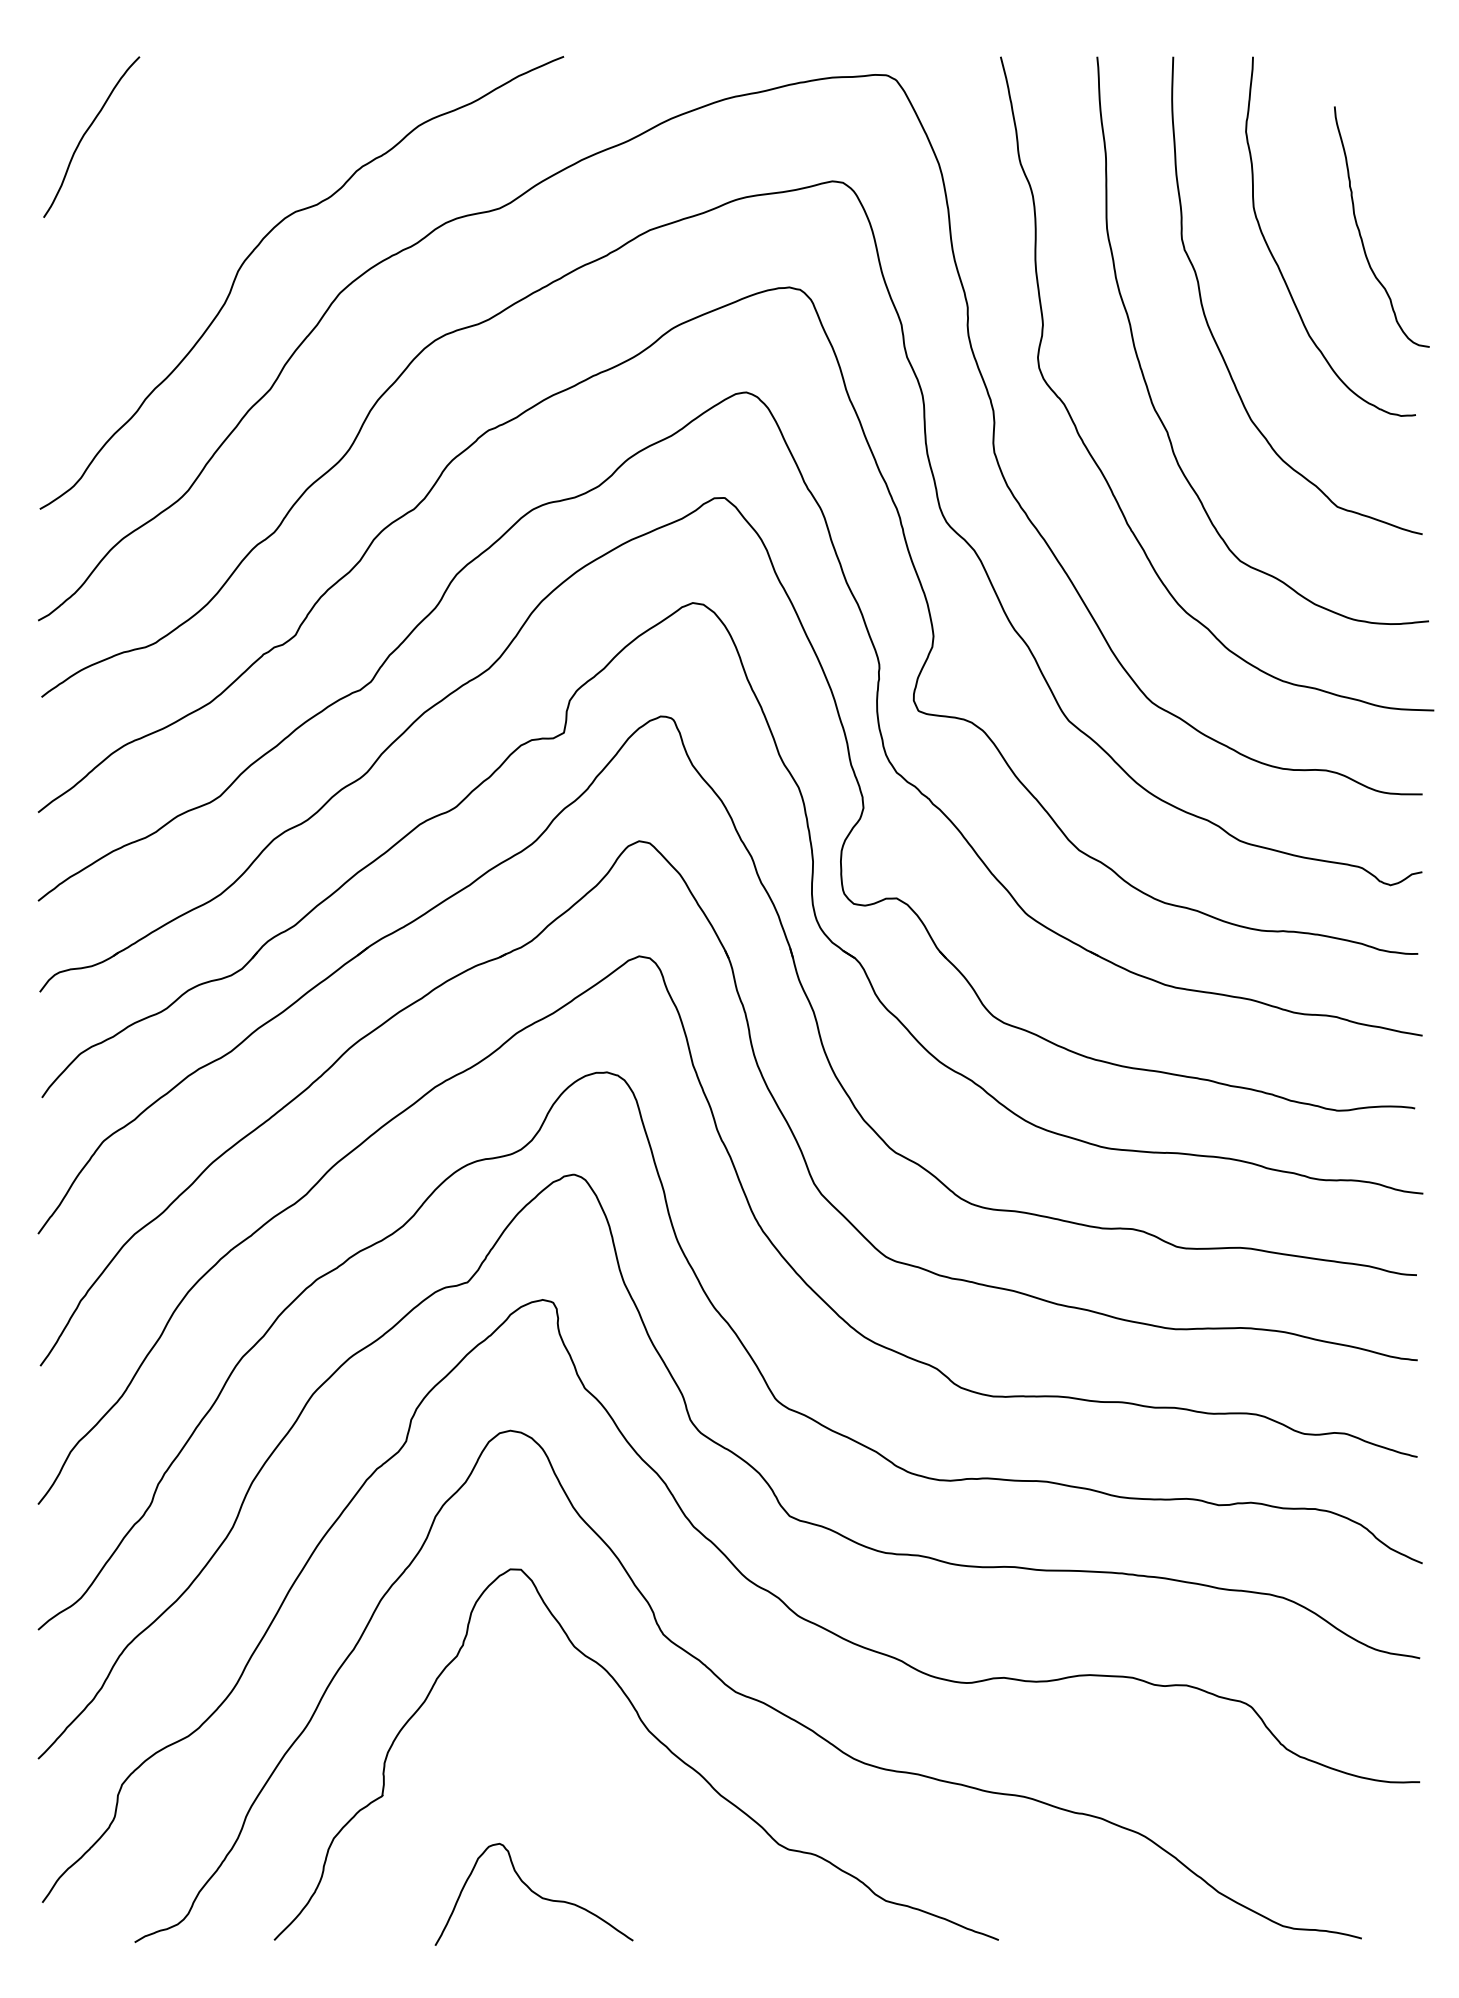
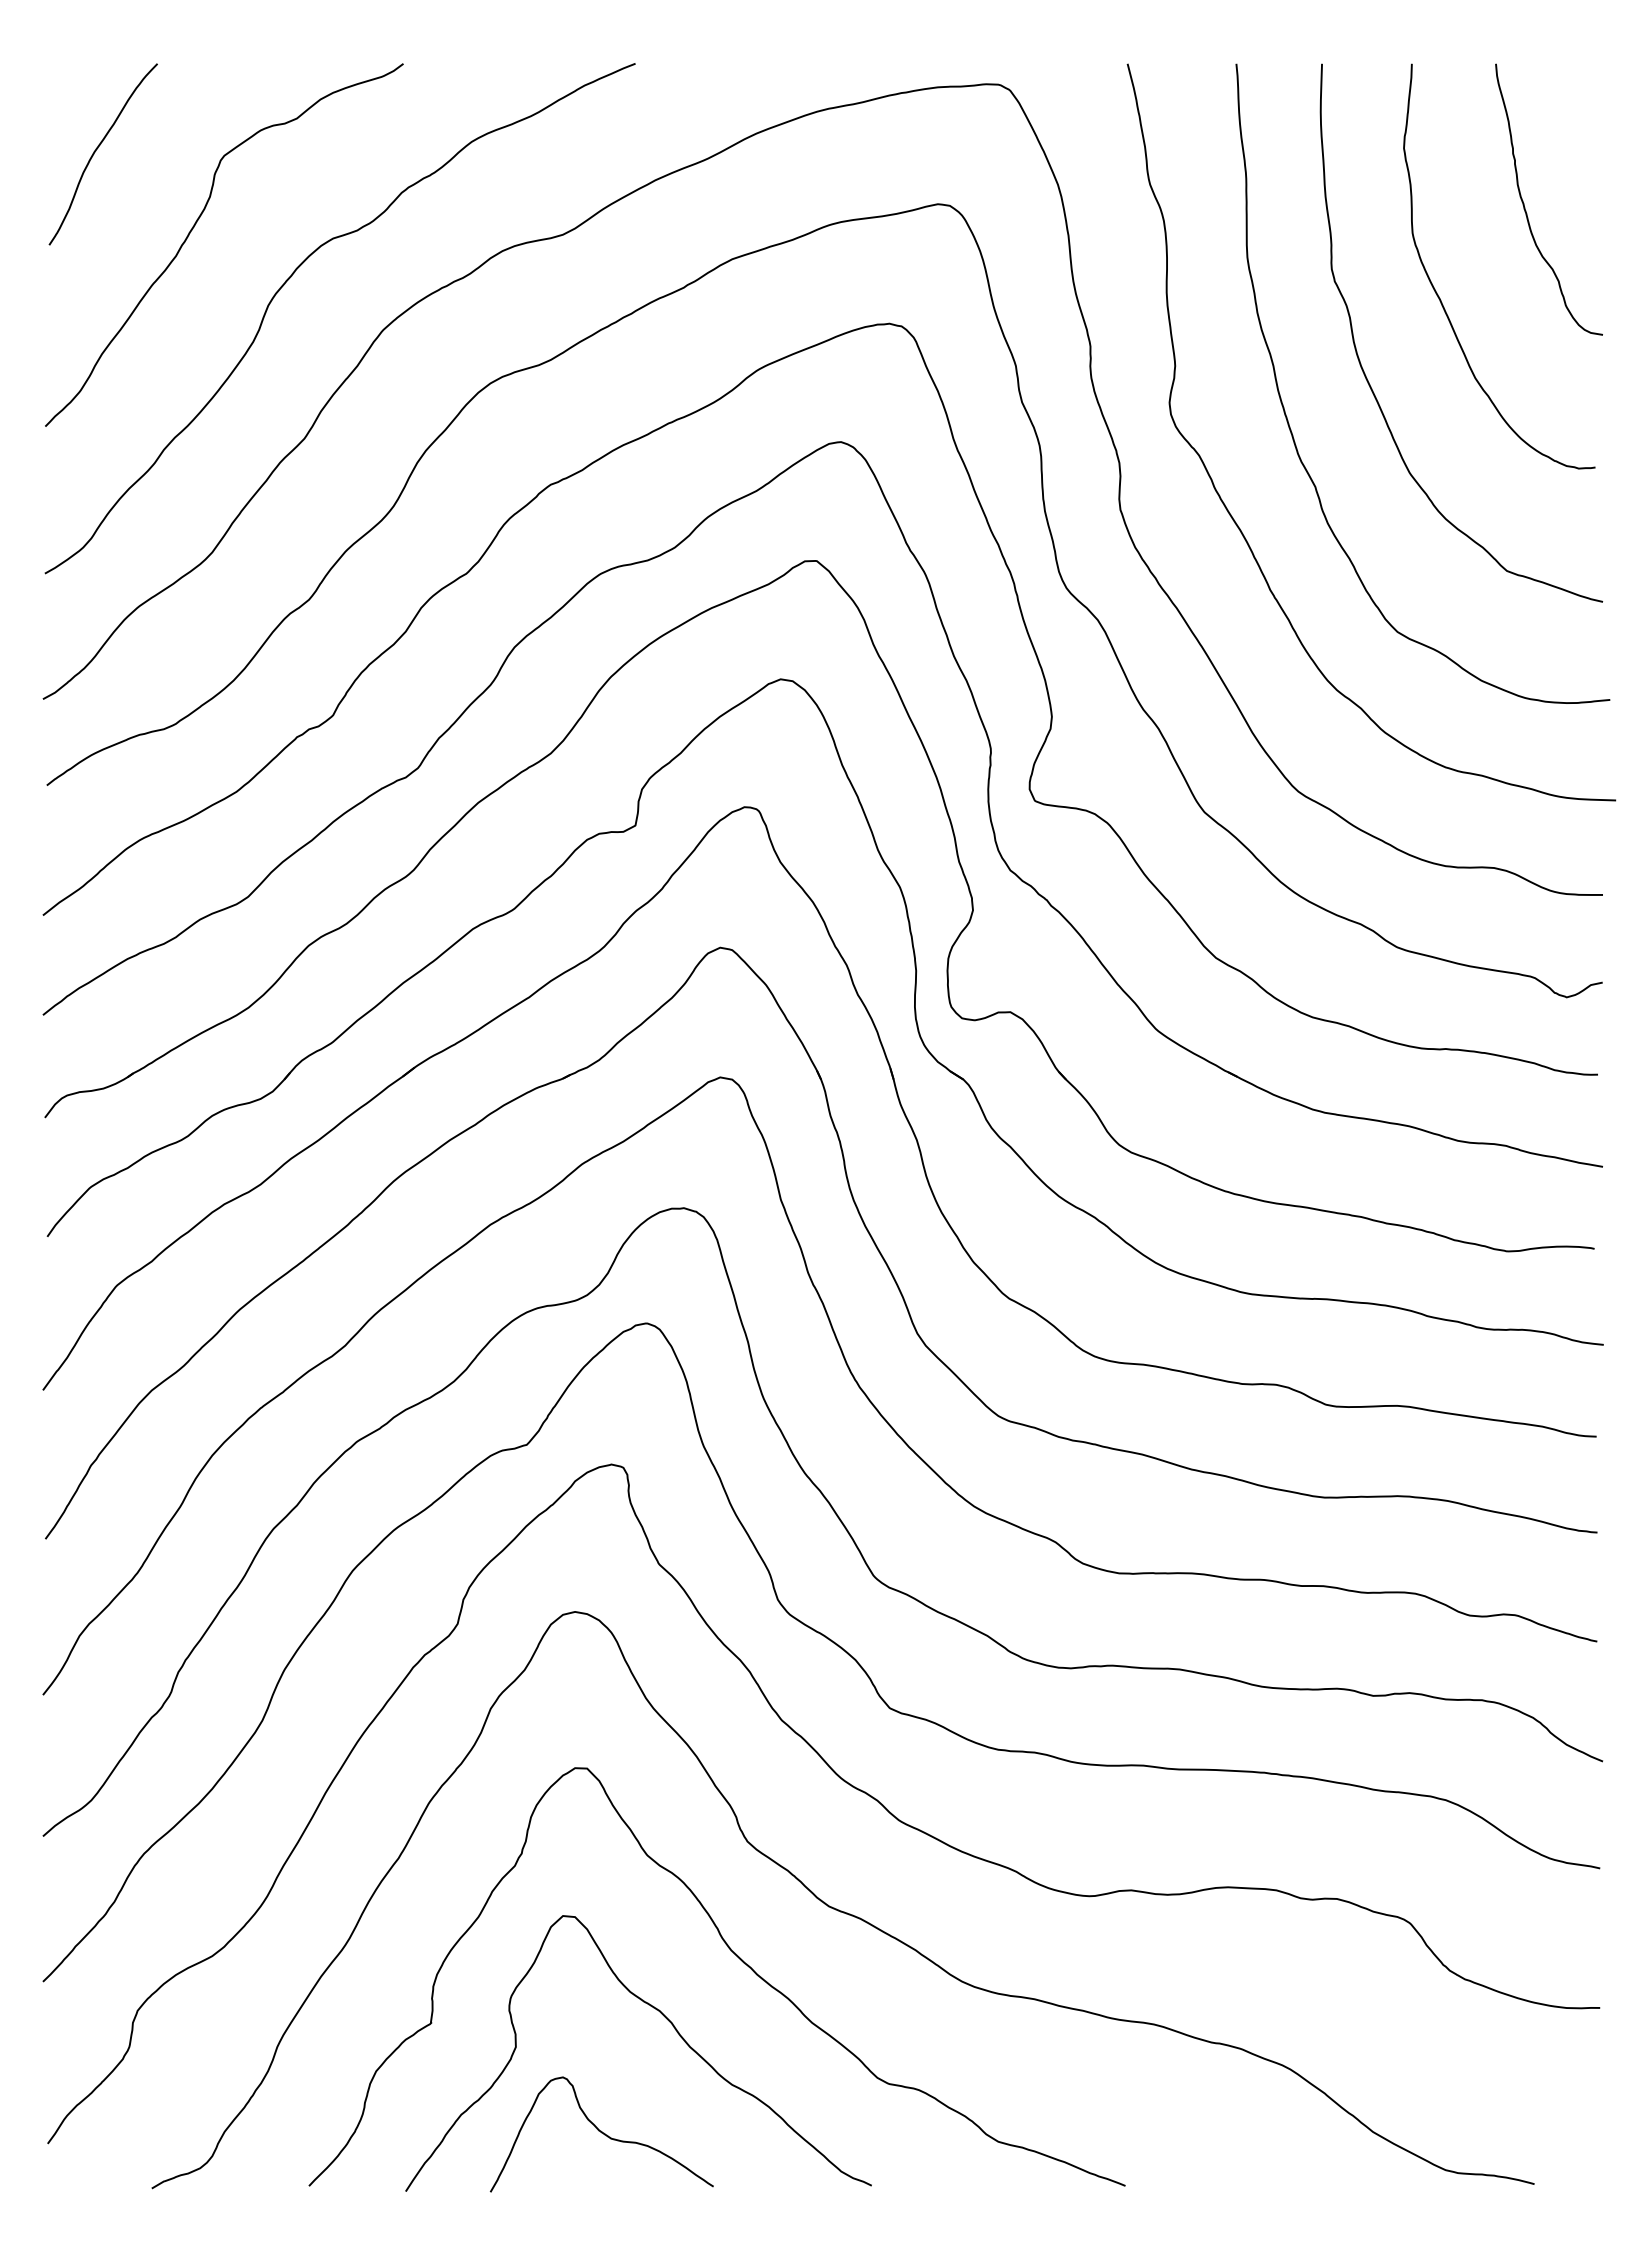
curve: (172, 202) -> (194, 227), added
curve: (1360, 230) -> (1524, 203), moved
curve: (598, 1801) -> (674, 2029), added

